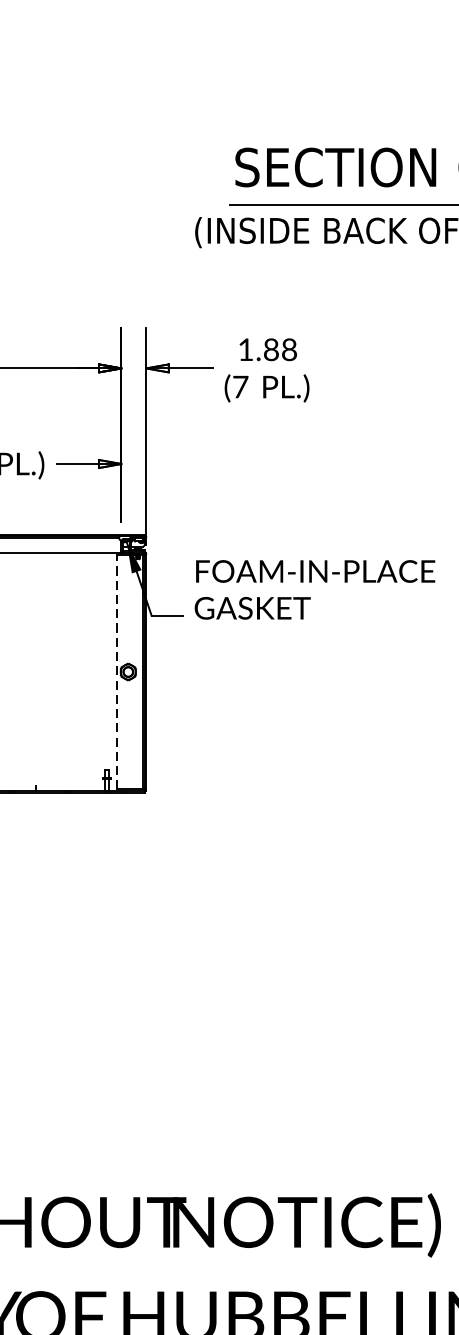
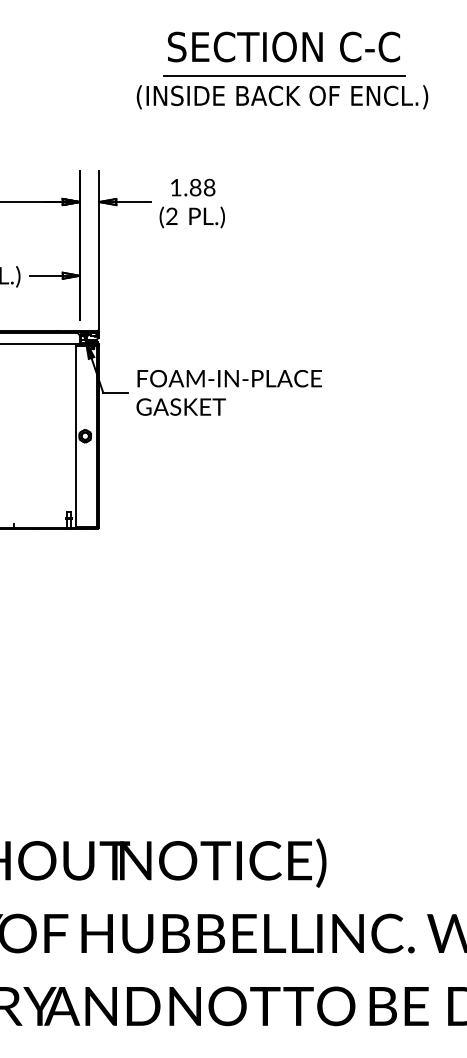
text: (240, 385) -> (171, 215), (7 -> (2
text: (313, 589) -> (228, 392), moved
line: (116, 672) -> (76, 436), dashed -> solid

